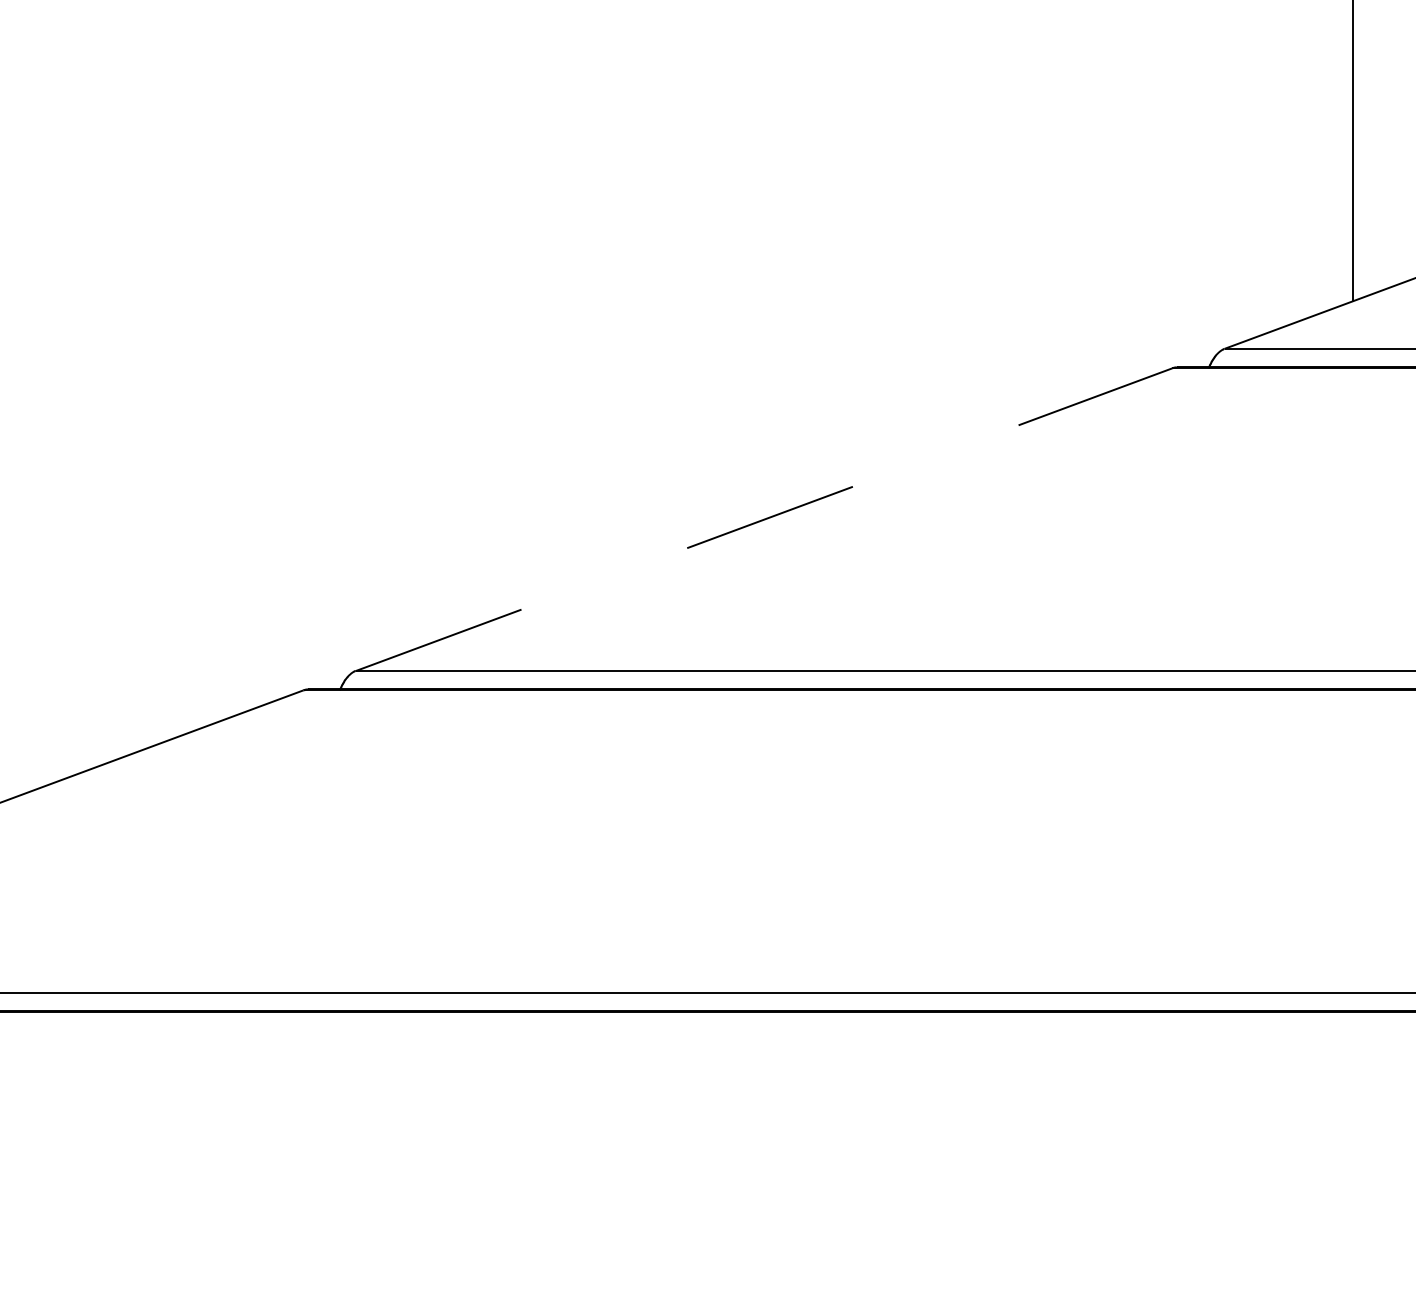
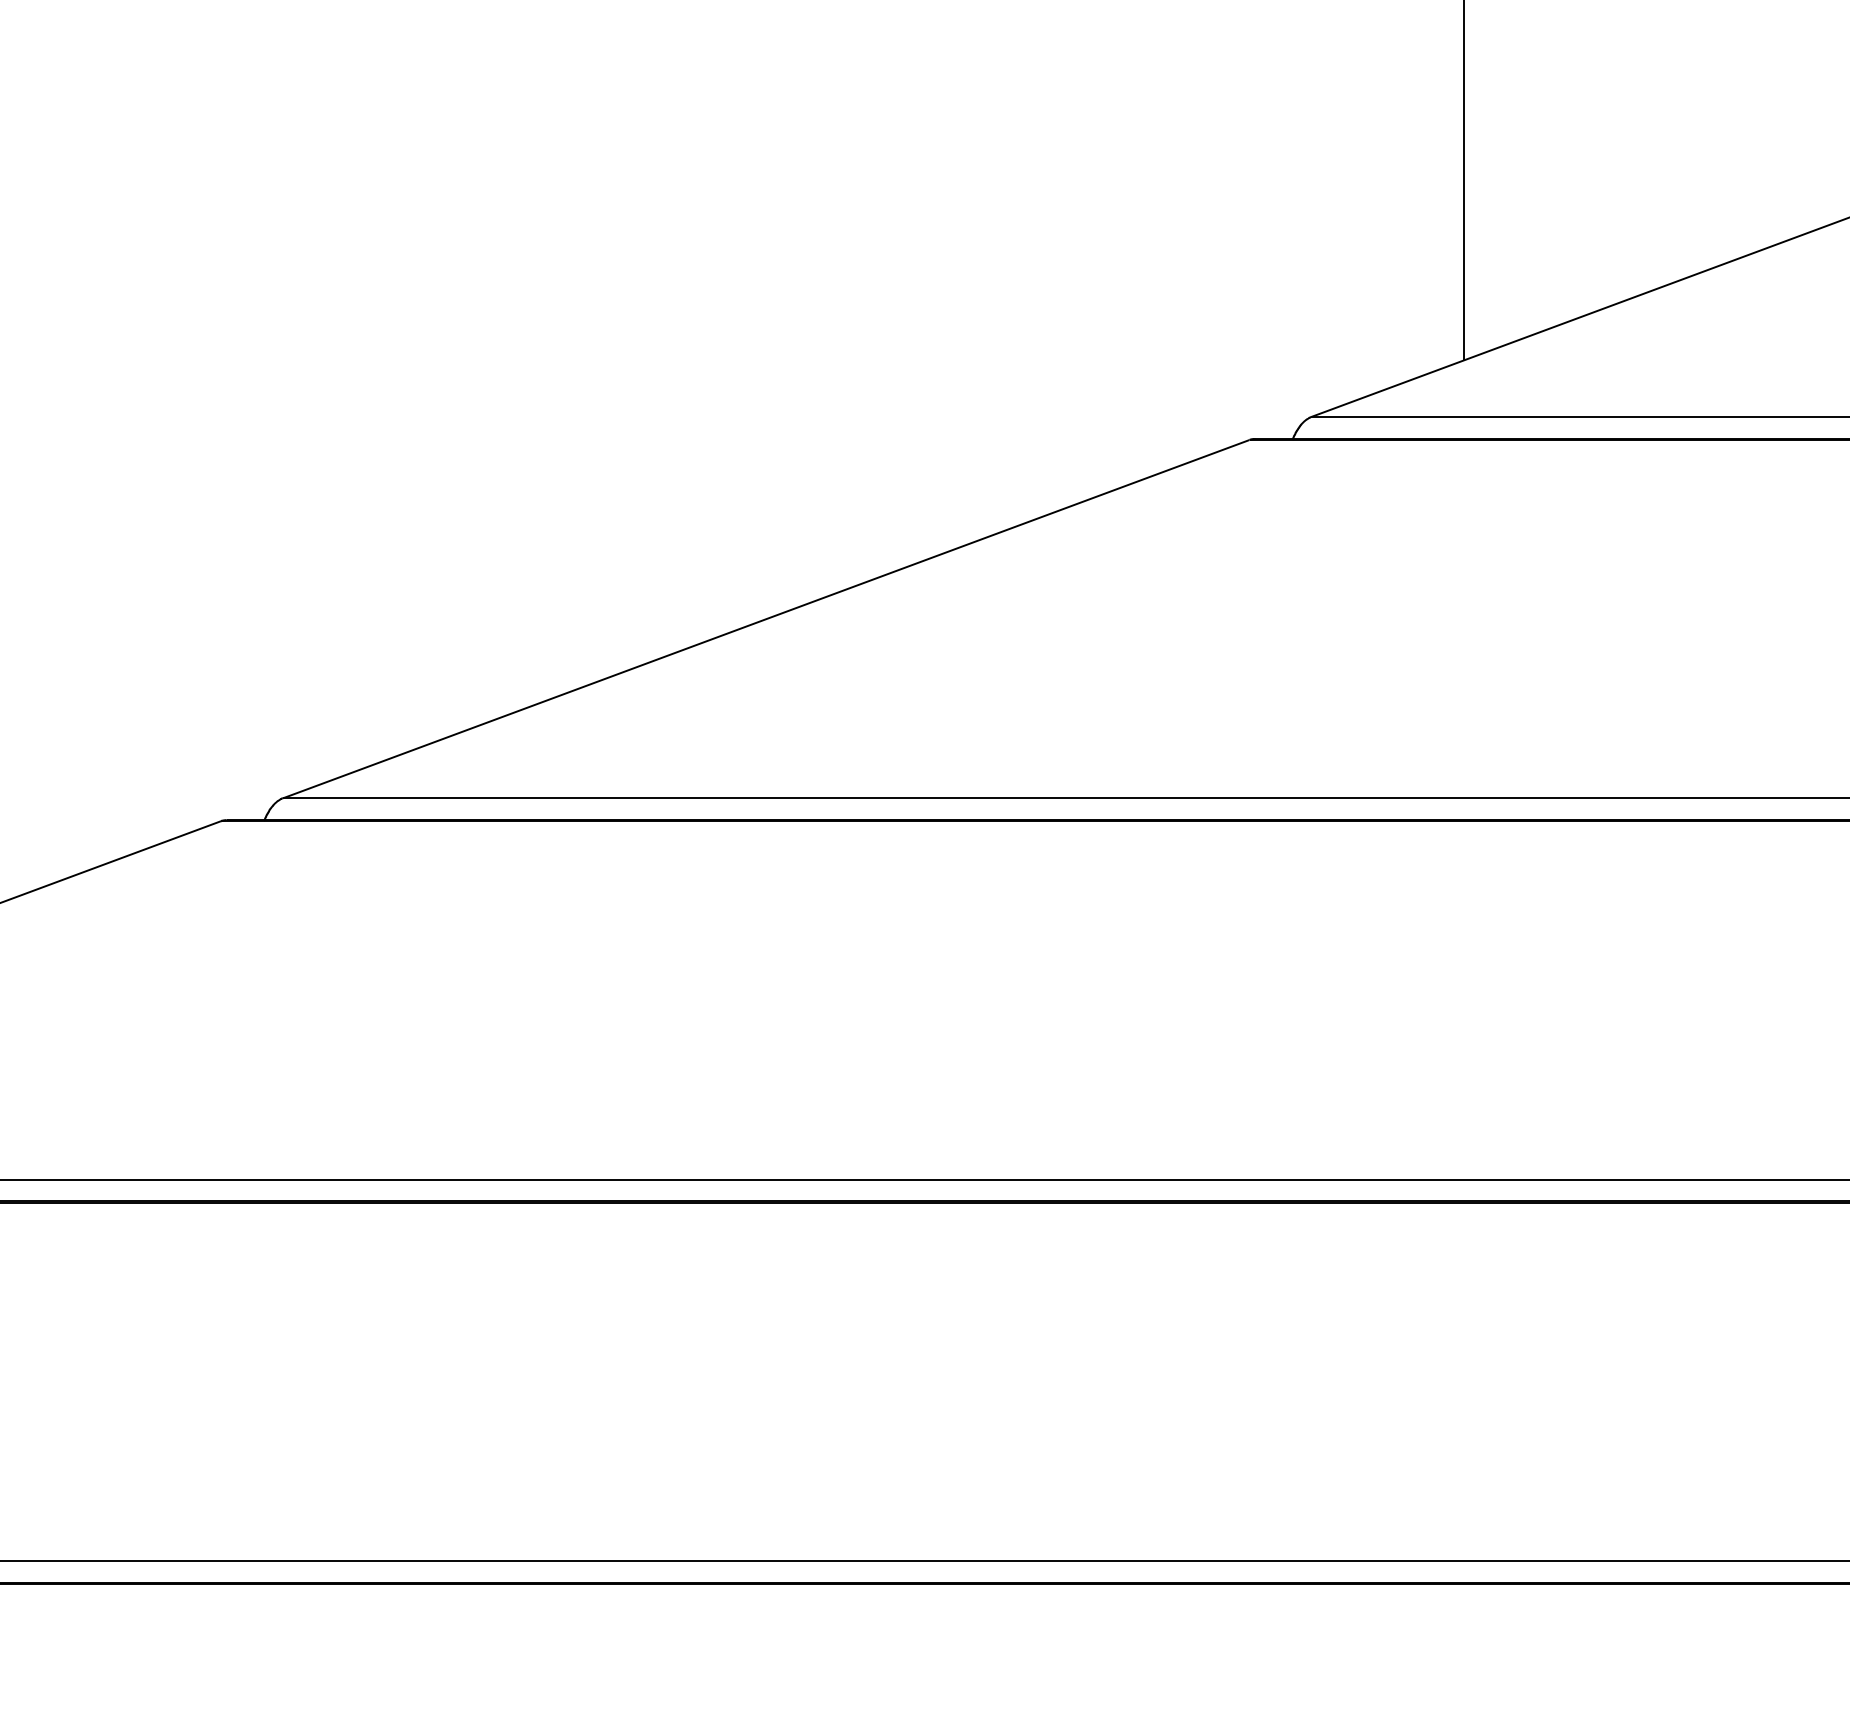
line: (764, 519) -> (766, 619), dashed -> solid

